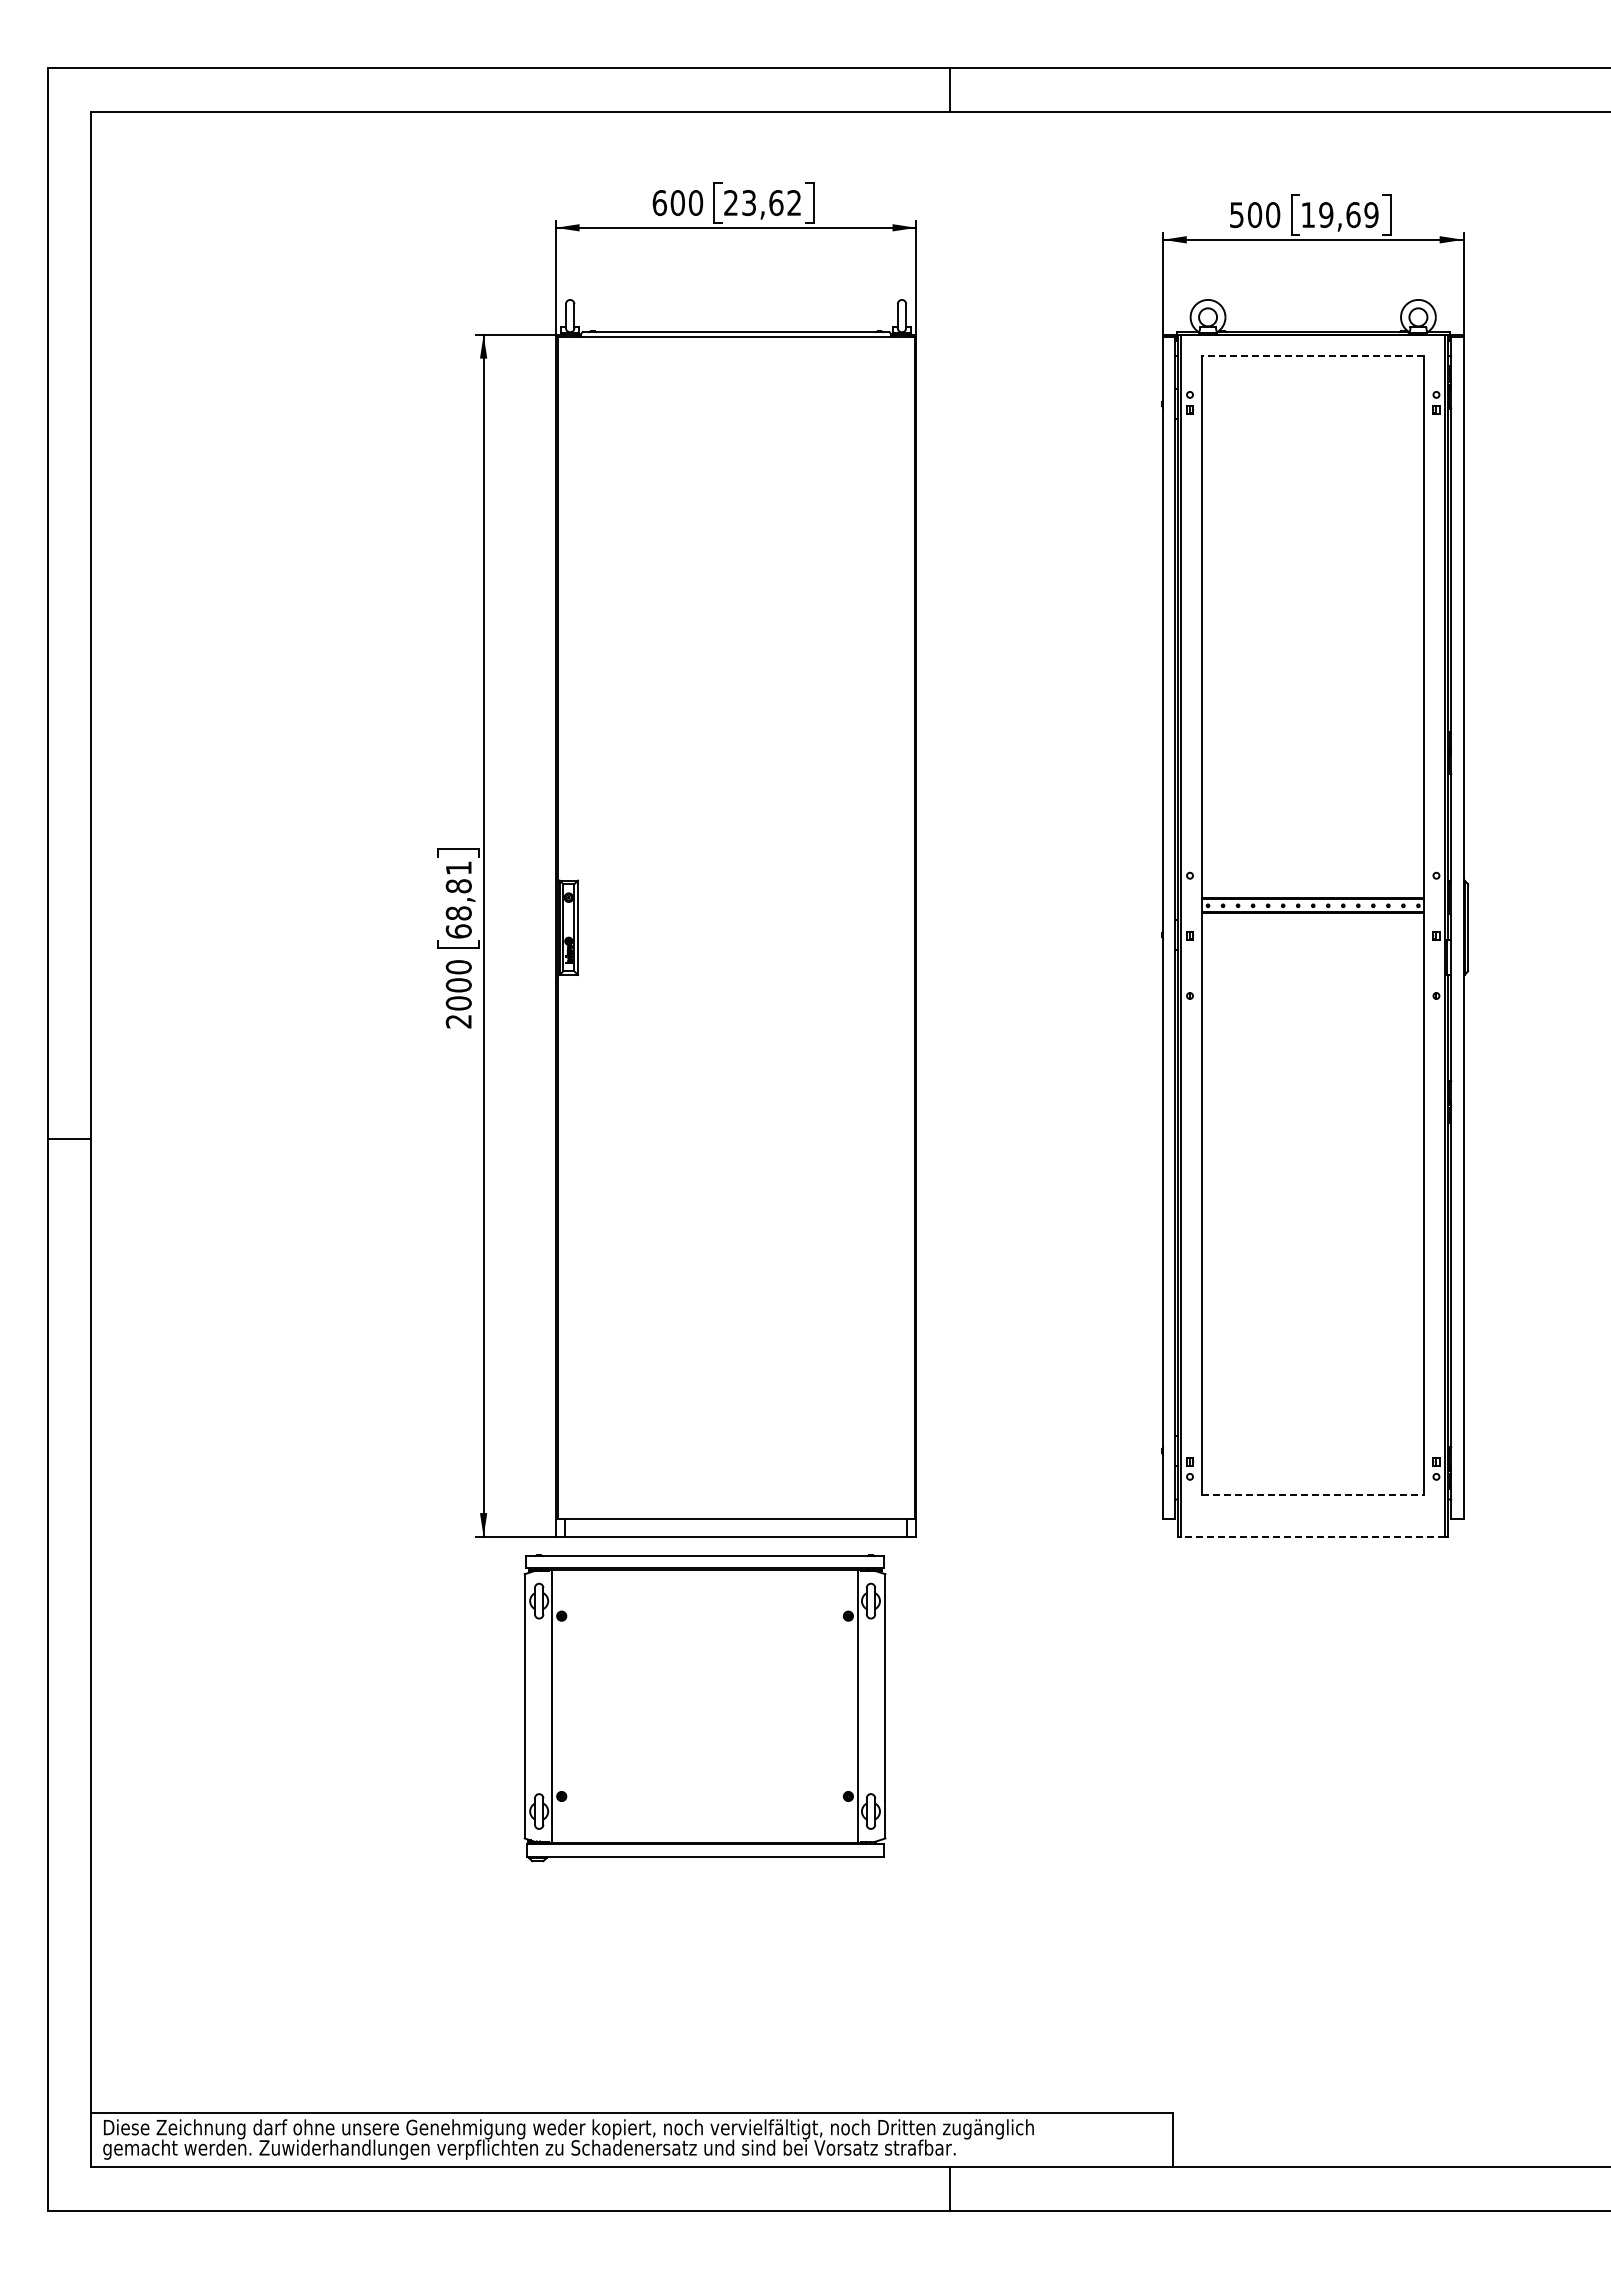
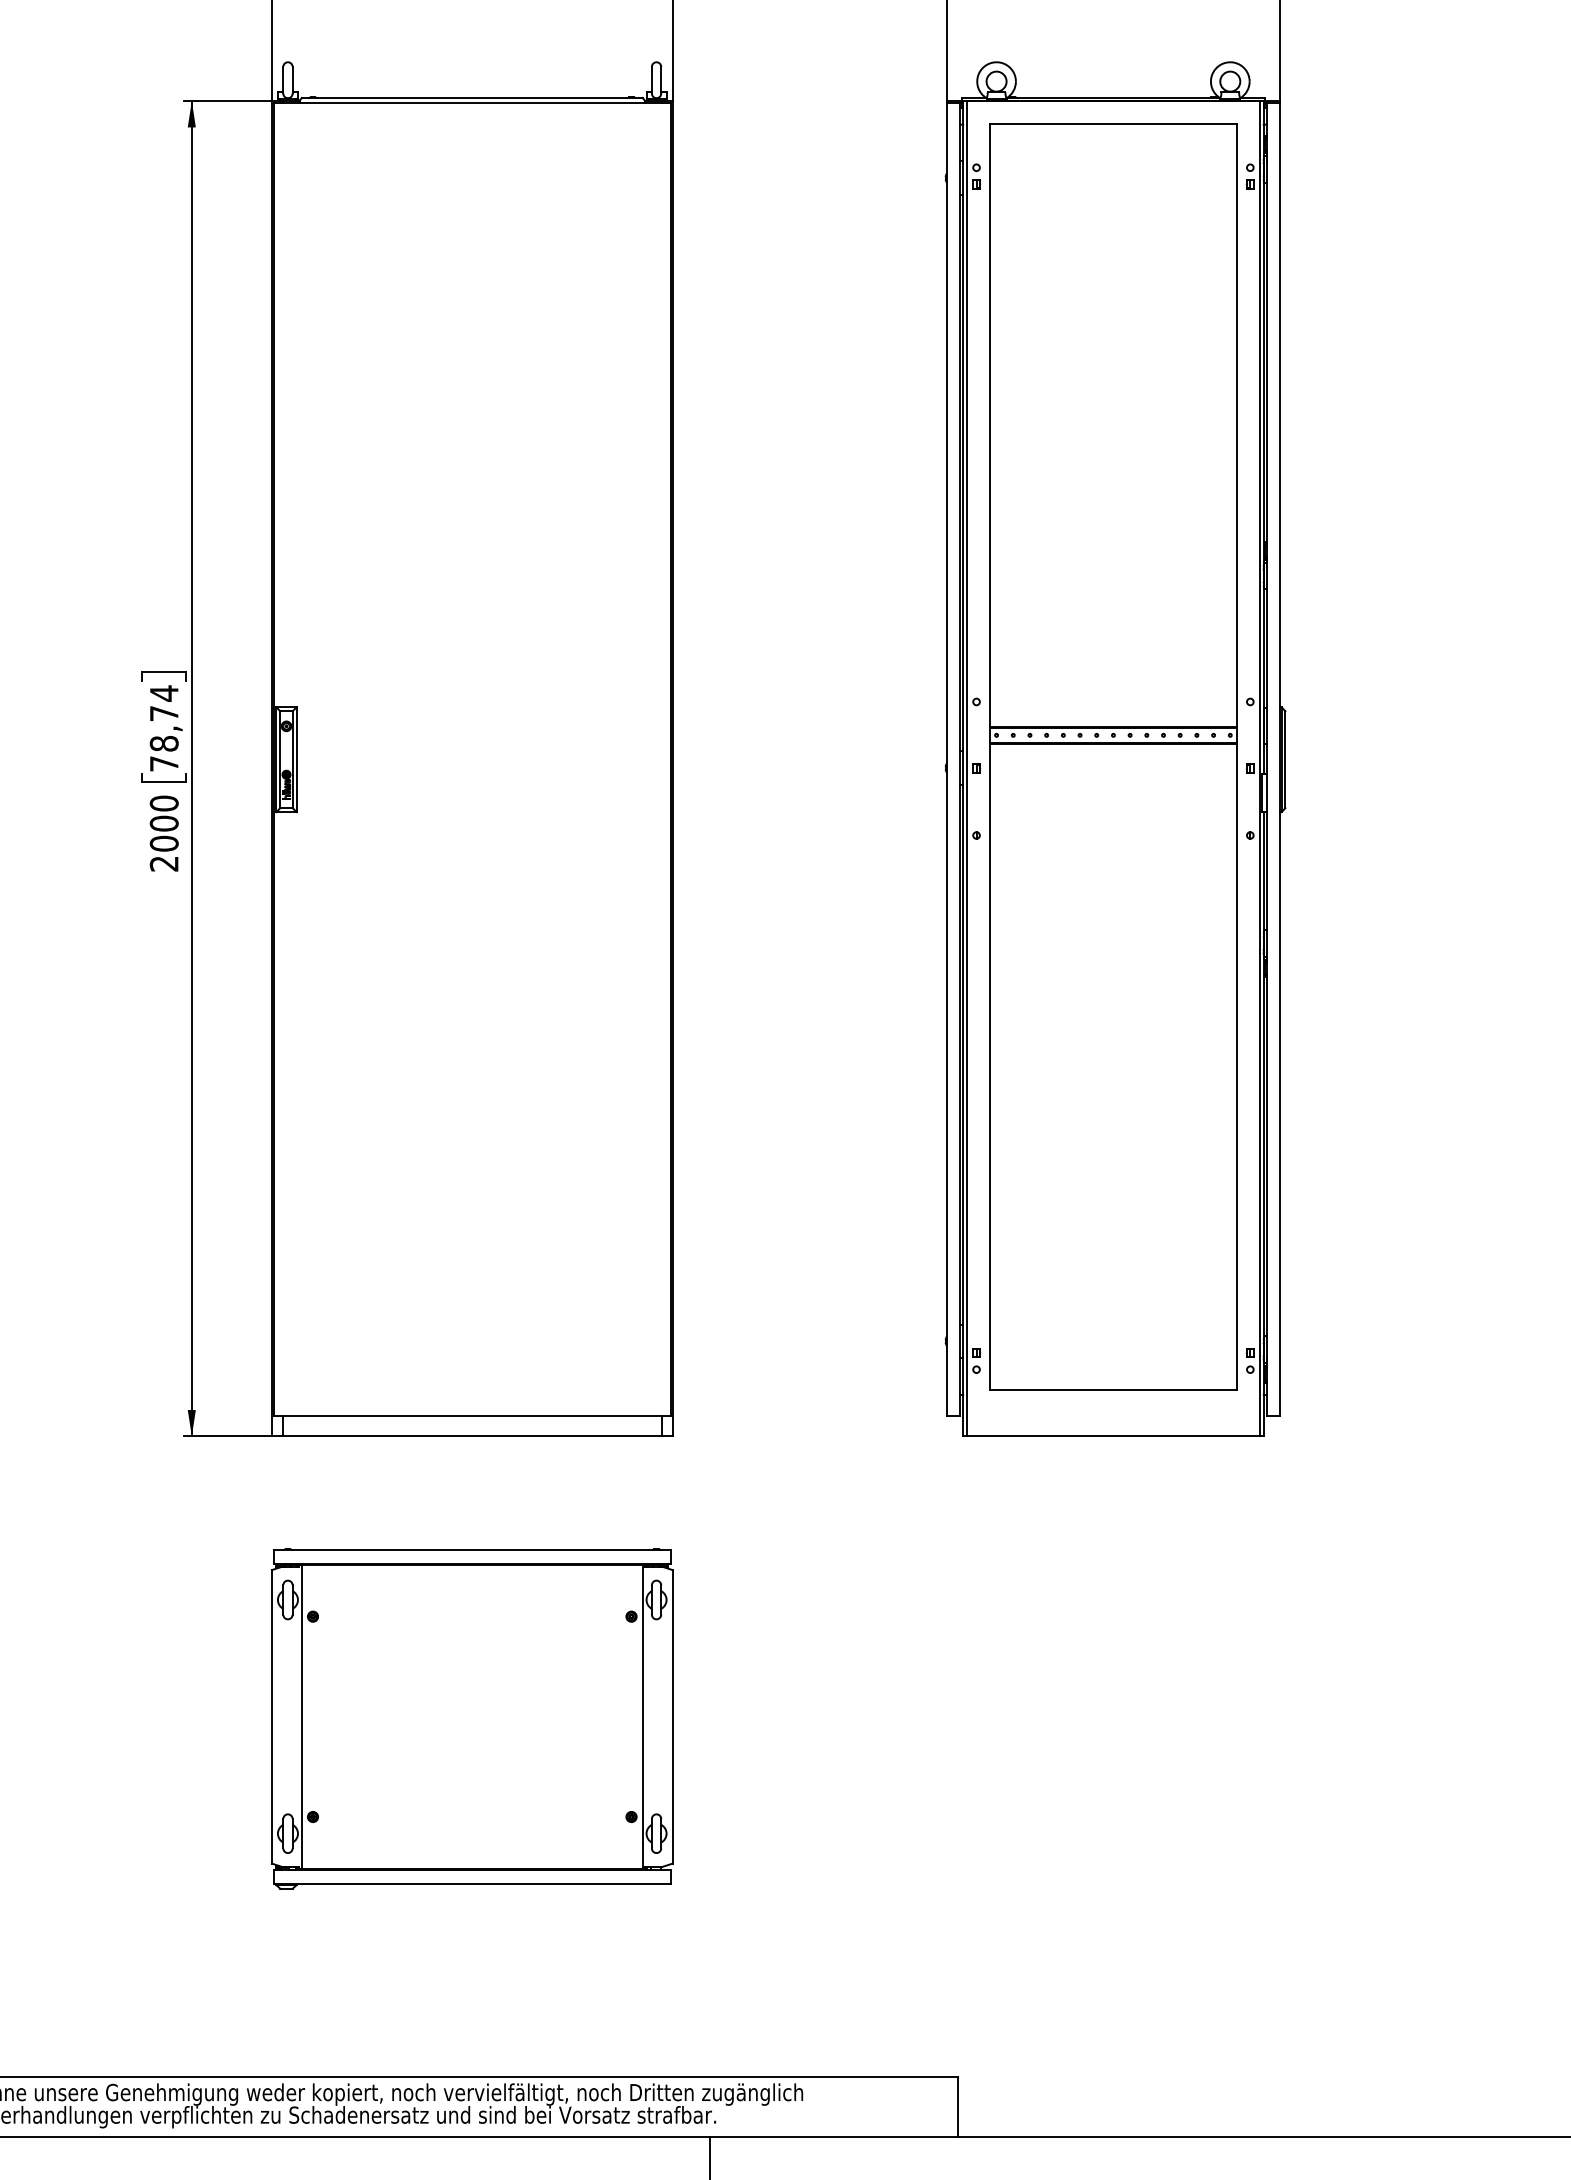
line: (1312, 355) -> (1112, 123), dashed -> solid
text: (458, 899) -> (163, 728), 68,81 -> 78,74
line: (1313, 1494) -> (1113, 1389), dashed -> solid
line: (1312, 1536) -> (1112, 1435), dashed -> solid
part: (704, 1708) -> (471, 1719), moved

